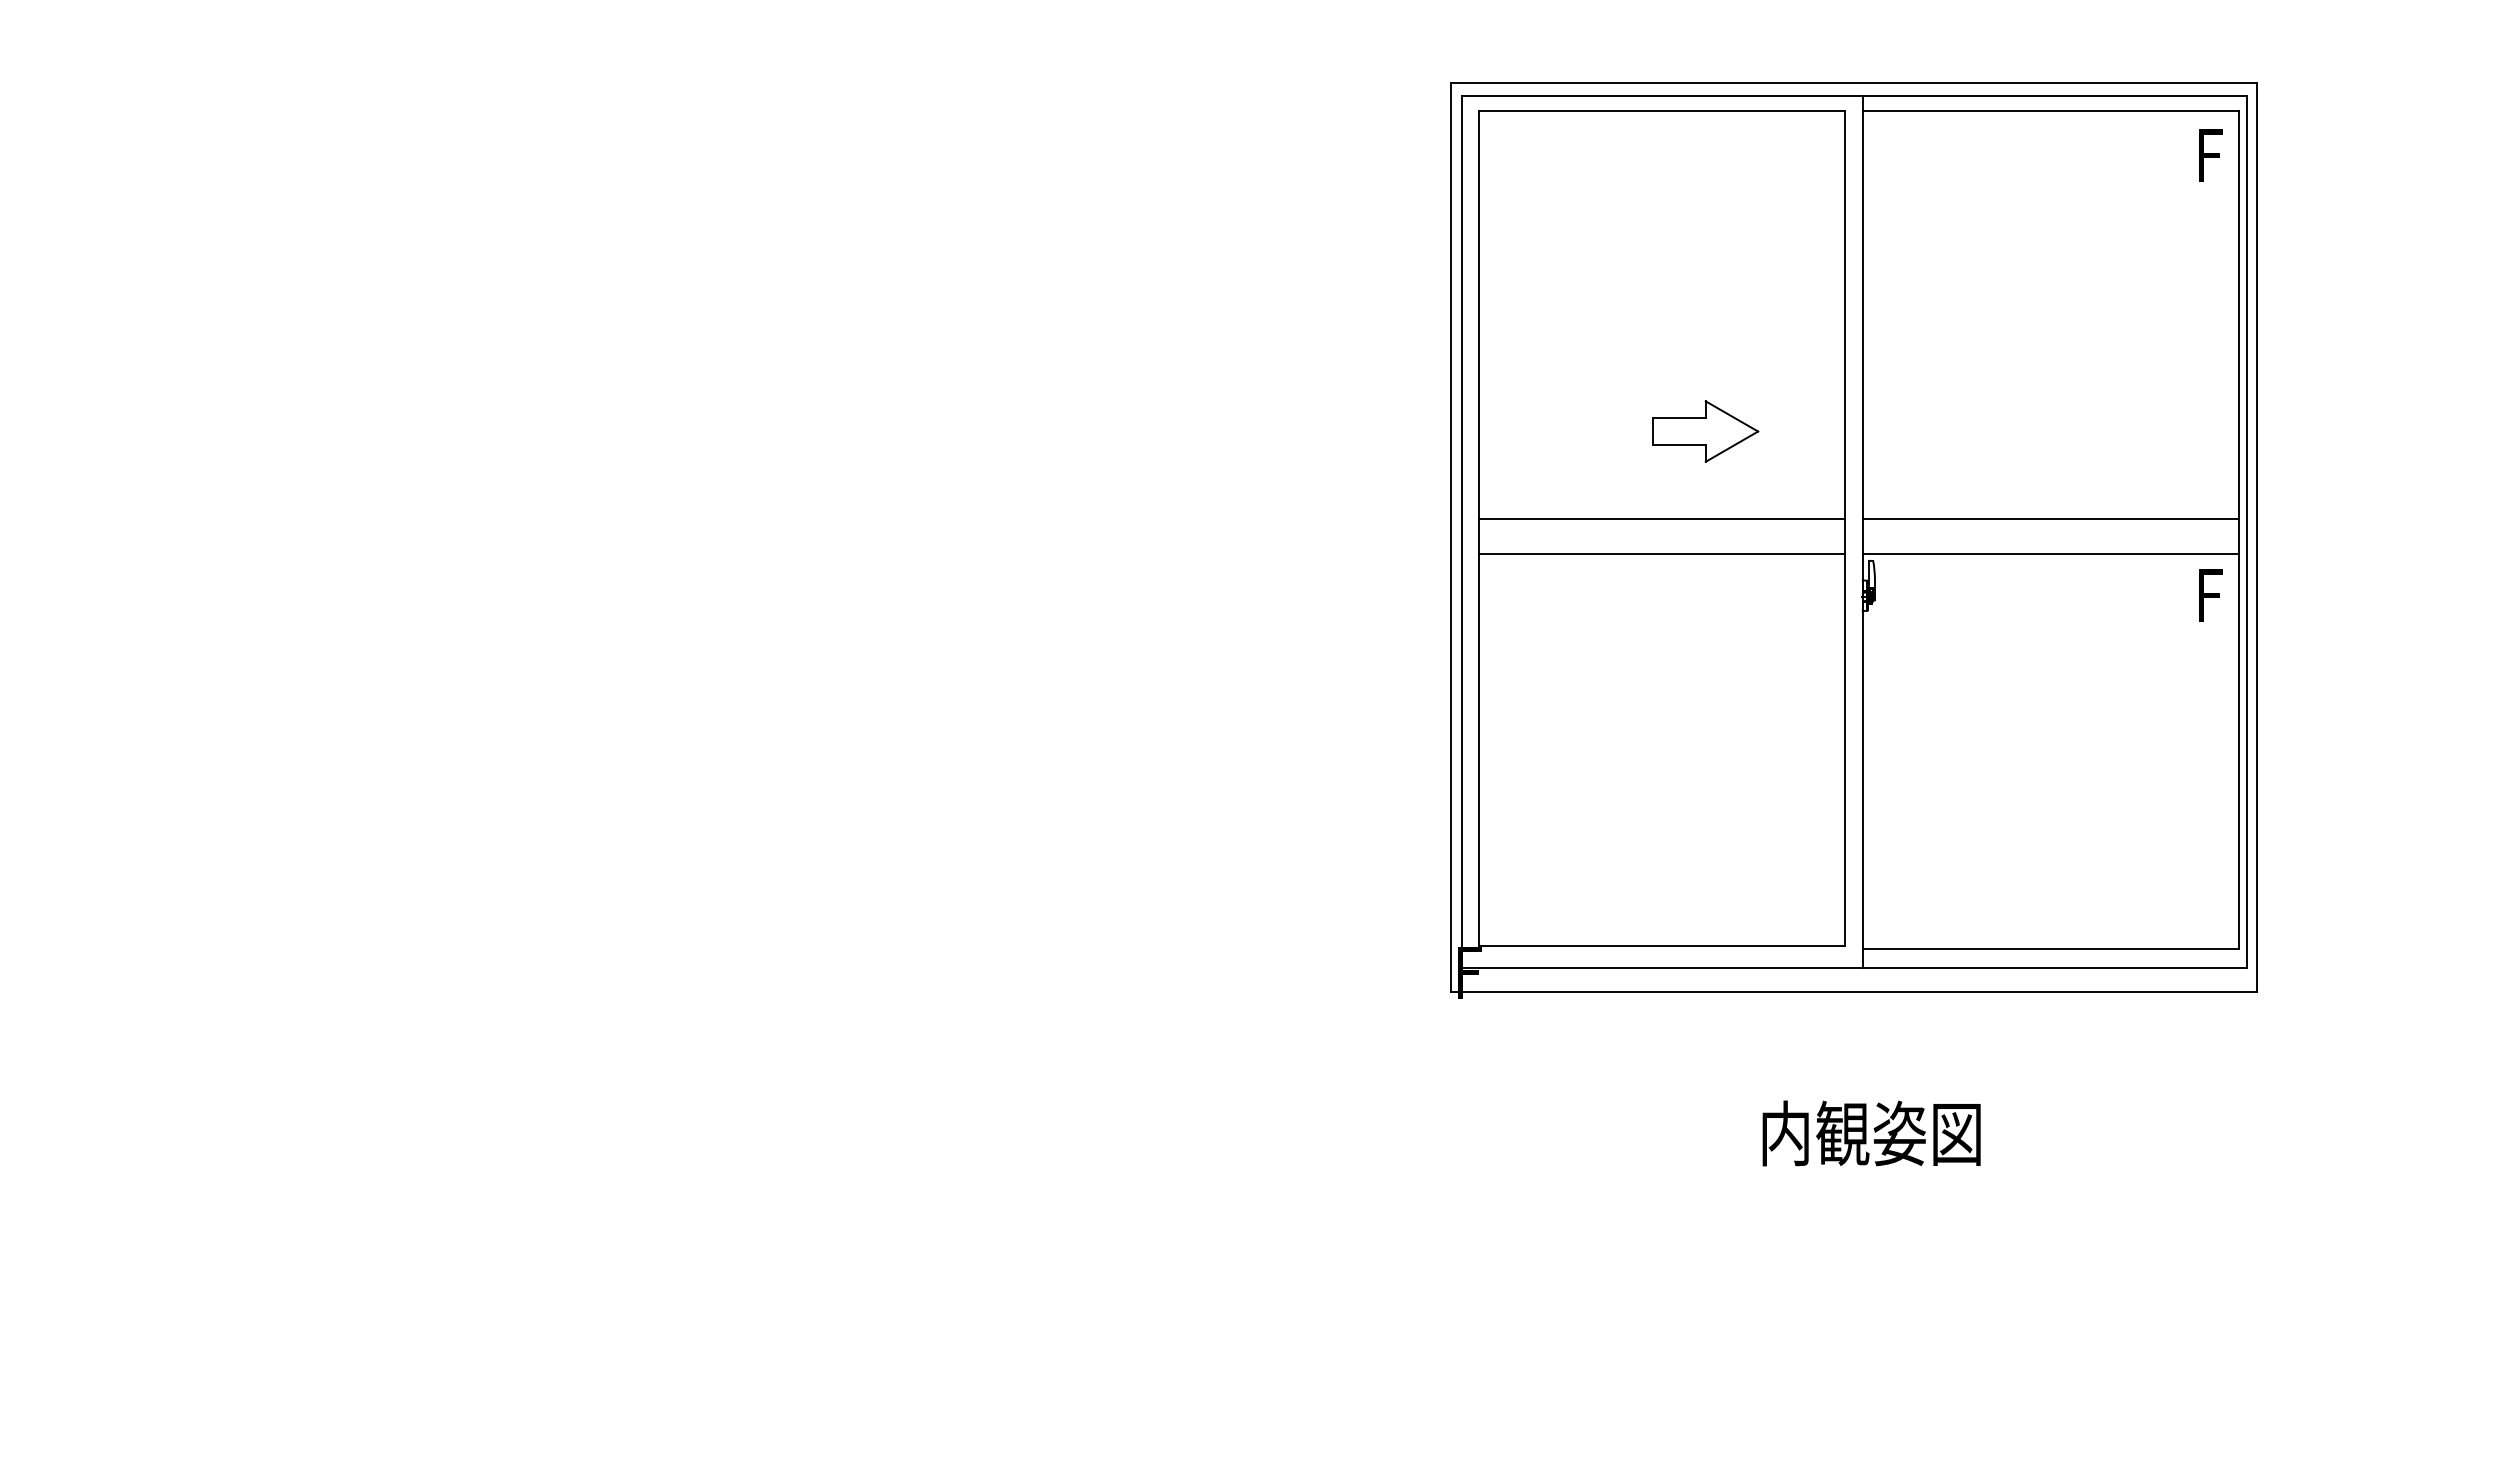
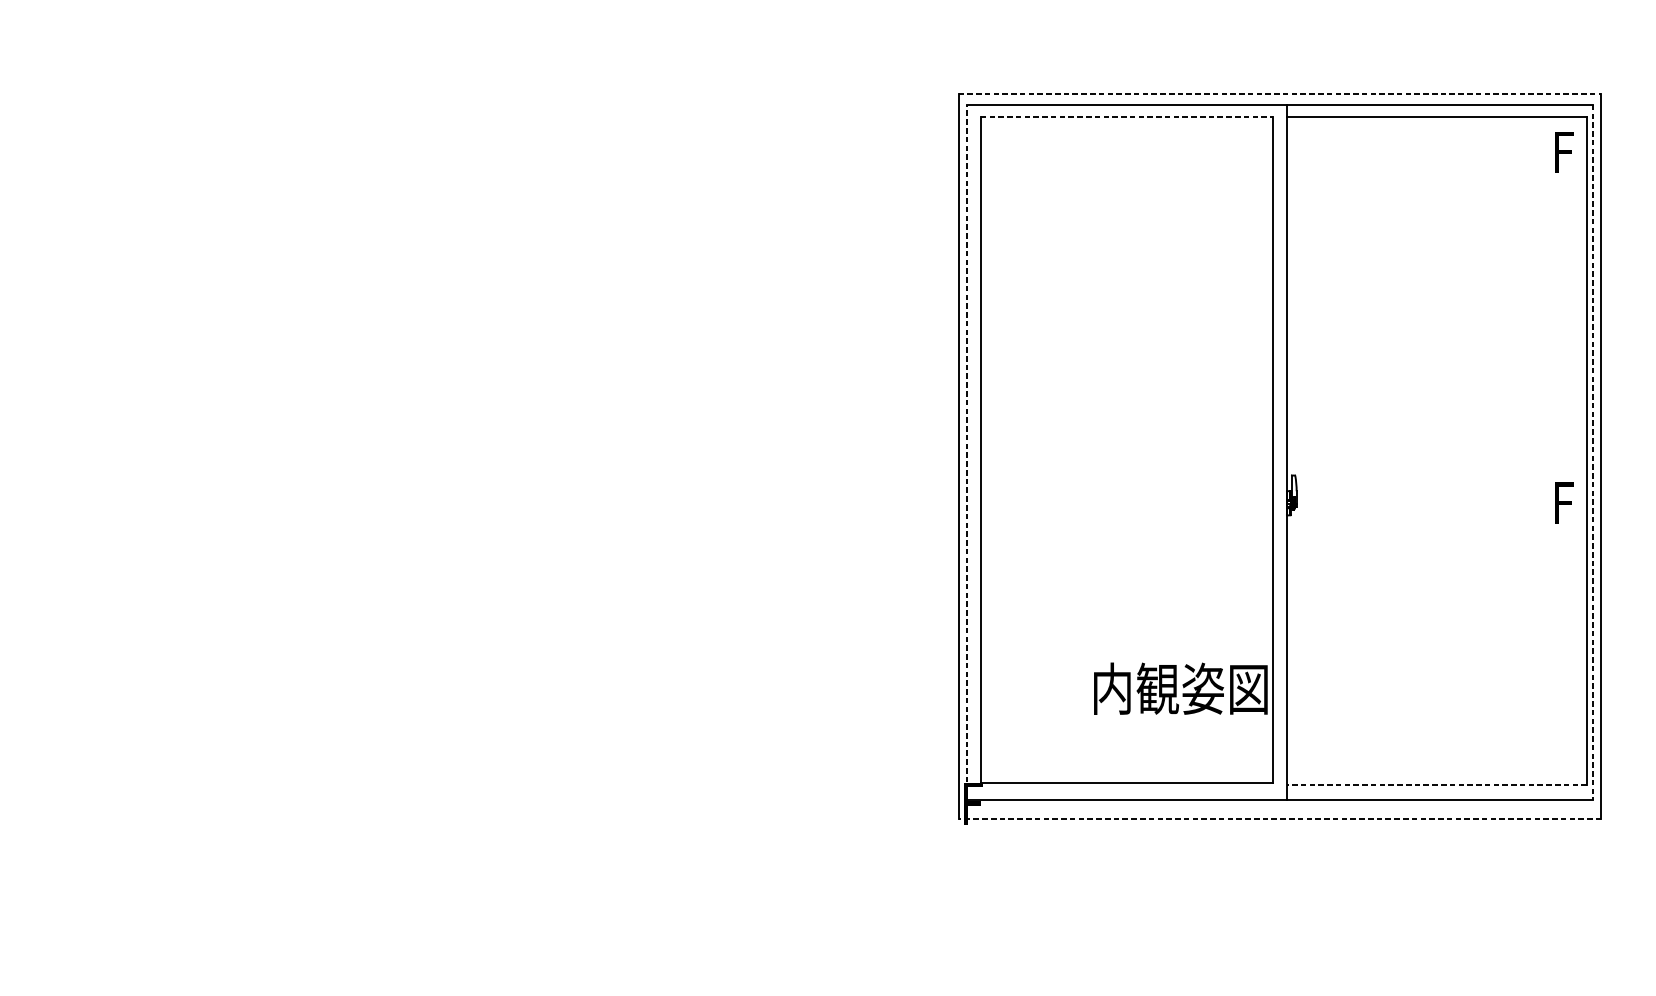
line: (1854, 82) -> (1280, 94), solid -> dashed
line: (1662, 111) -> (1127, 117), solid -> dashed
part: (1705, 431) -> (1161, 372), removed
line: (1661, 518) -> (1126, 441), removed
line: (2050, 518) -> (1436, 441), removed
line: (1461, 531) -> (967, 452), solid -> dashed
line: (2246, 532) -> (1592, 452), solid -> dashed
line: (1661, 553) -> (1126, 469), removed
line: (2050, 553) -> (1436, 469), removed
line: (2050, 948) -> (1436, 784), solid -> dashed
line: (1853, 991) -> (1279, 818), solid -> dashed
text: (1871, 1133) -> (1180, 688), moved

